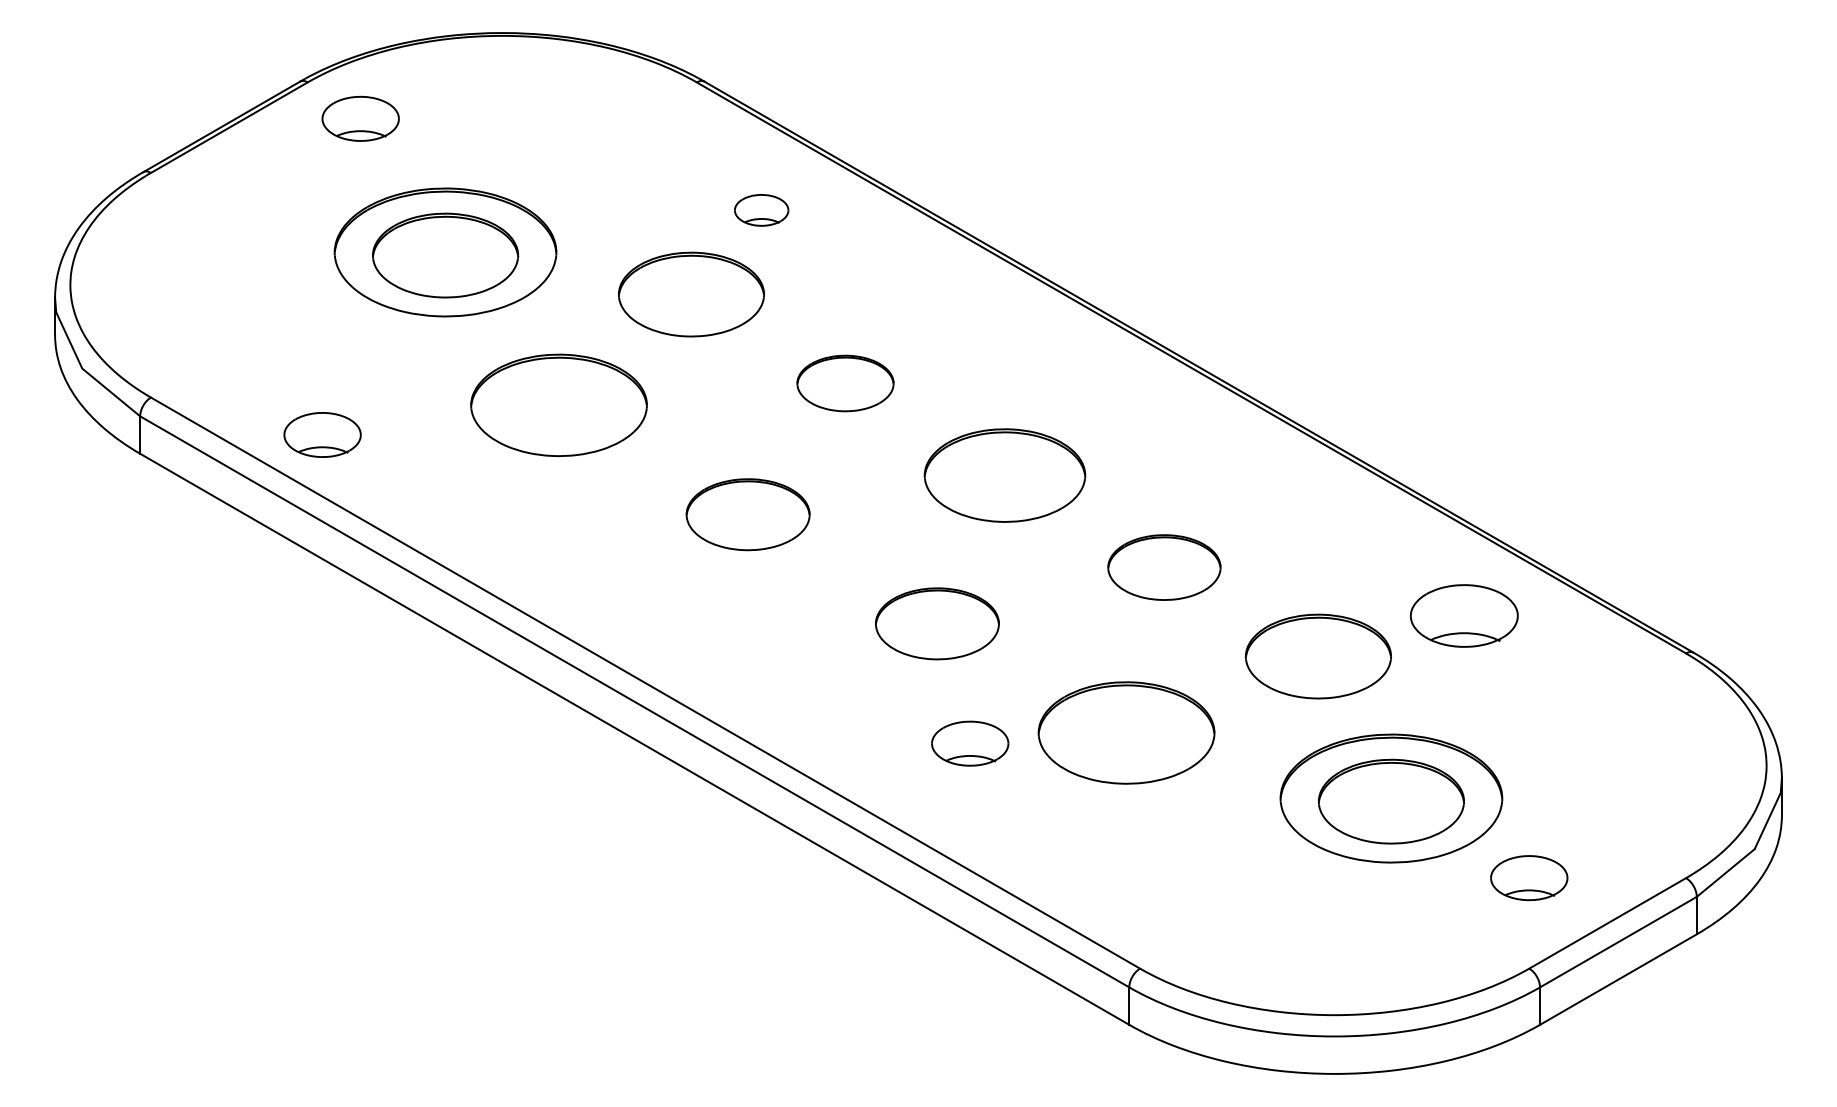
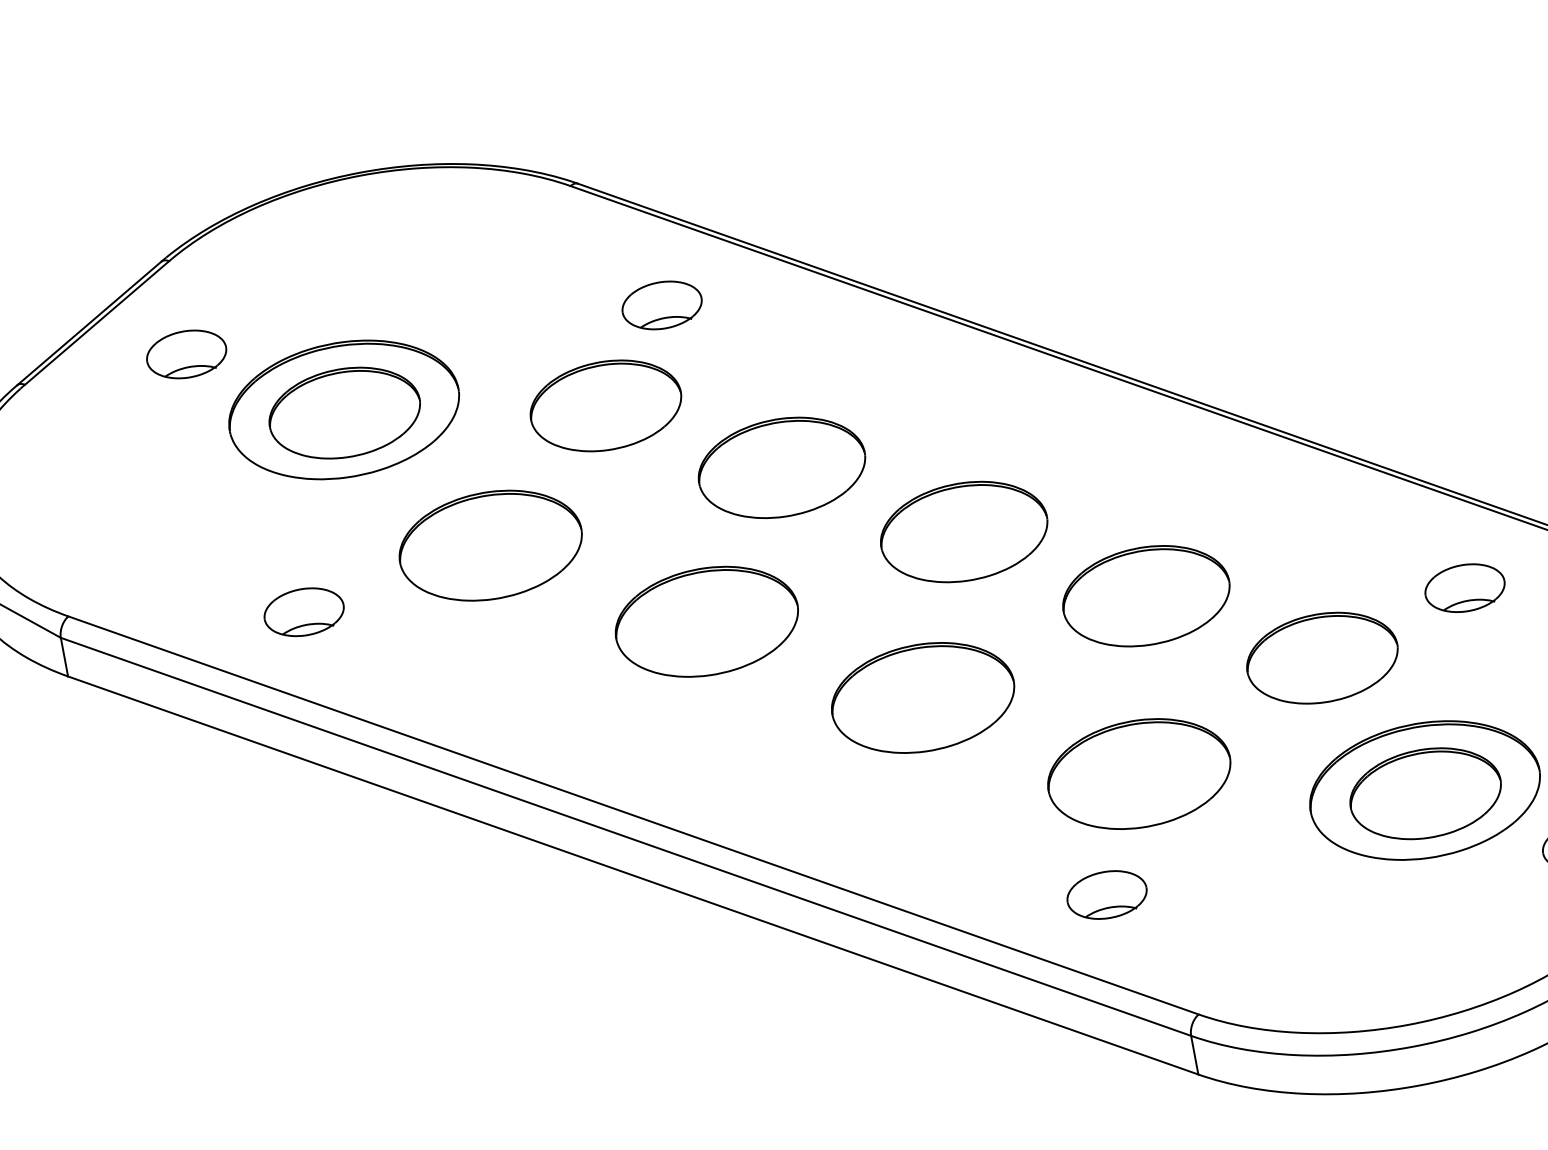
part: (360, 118) -> (186, 354), moved
part: (761, 210) -> (661, 305), size x1.43
part: (845, 383) -> (781, 467), size x1.67
part: (322, 434) -> (303, 611), moved
part: (747, 514) -> (706, 621), size x1.43
part: (1164, 567) -> (1146, 596), size x1.43
part: (1464, 615) -> (1465, 587), size x0.71
part: (937, 623) -> (923, 697), size x1.43
part: (970, 743) -> (1107, 894), moved

